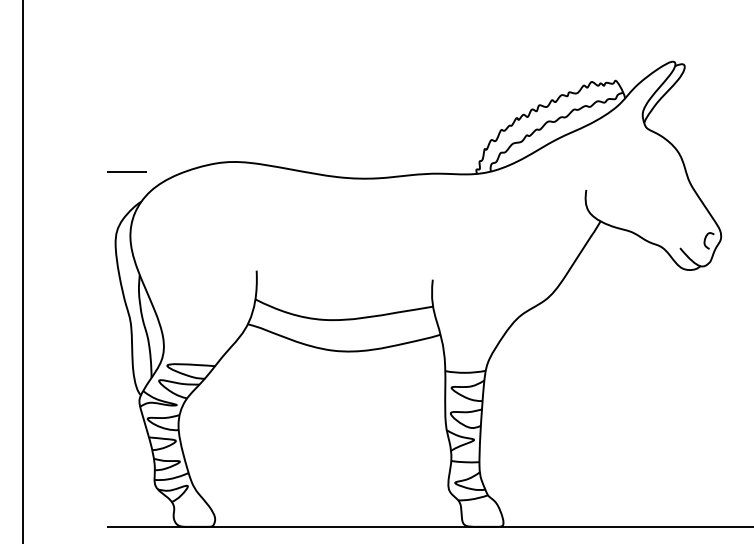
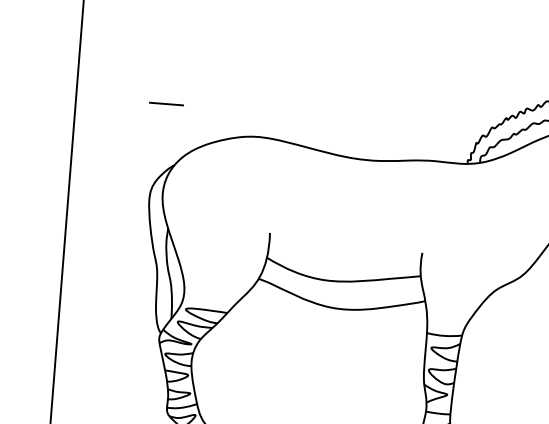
line: (126, 171) -> (166, 104), moved

